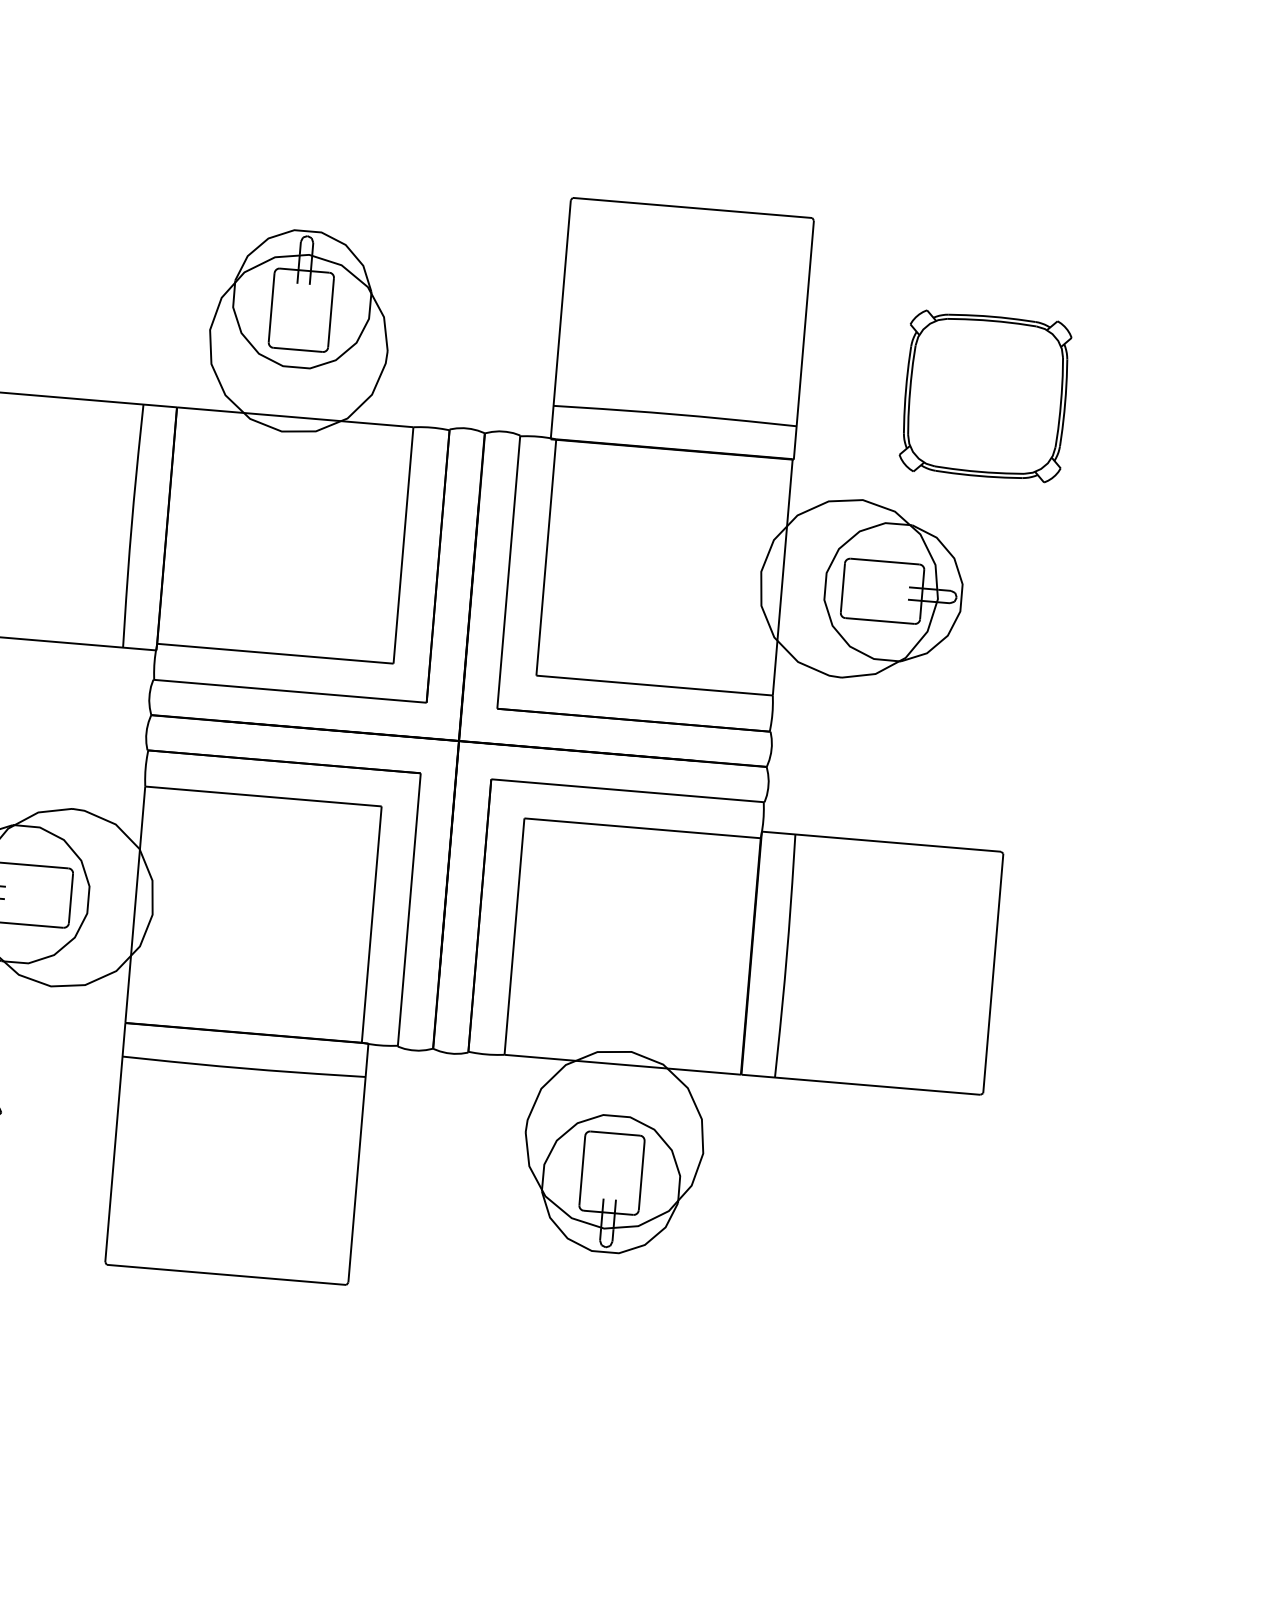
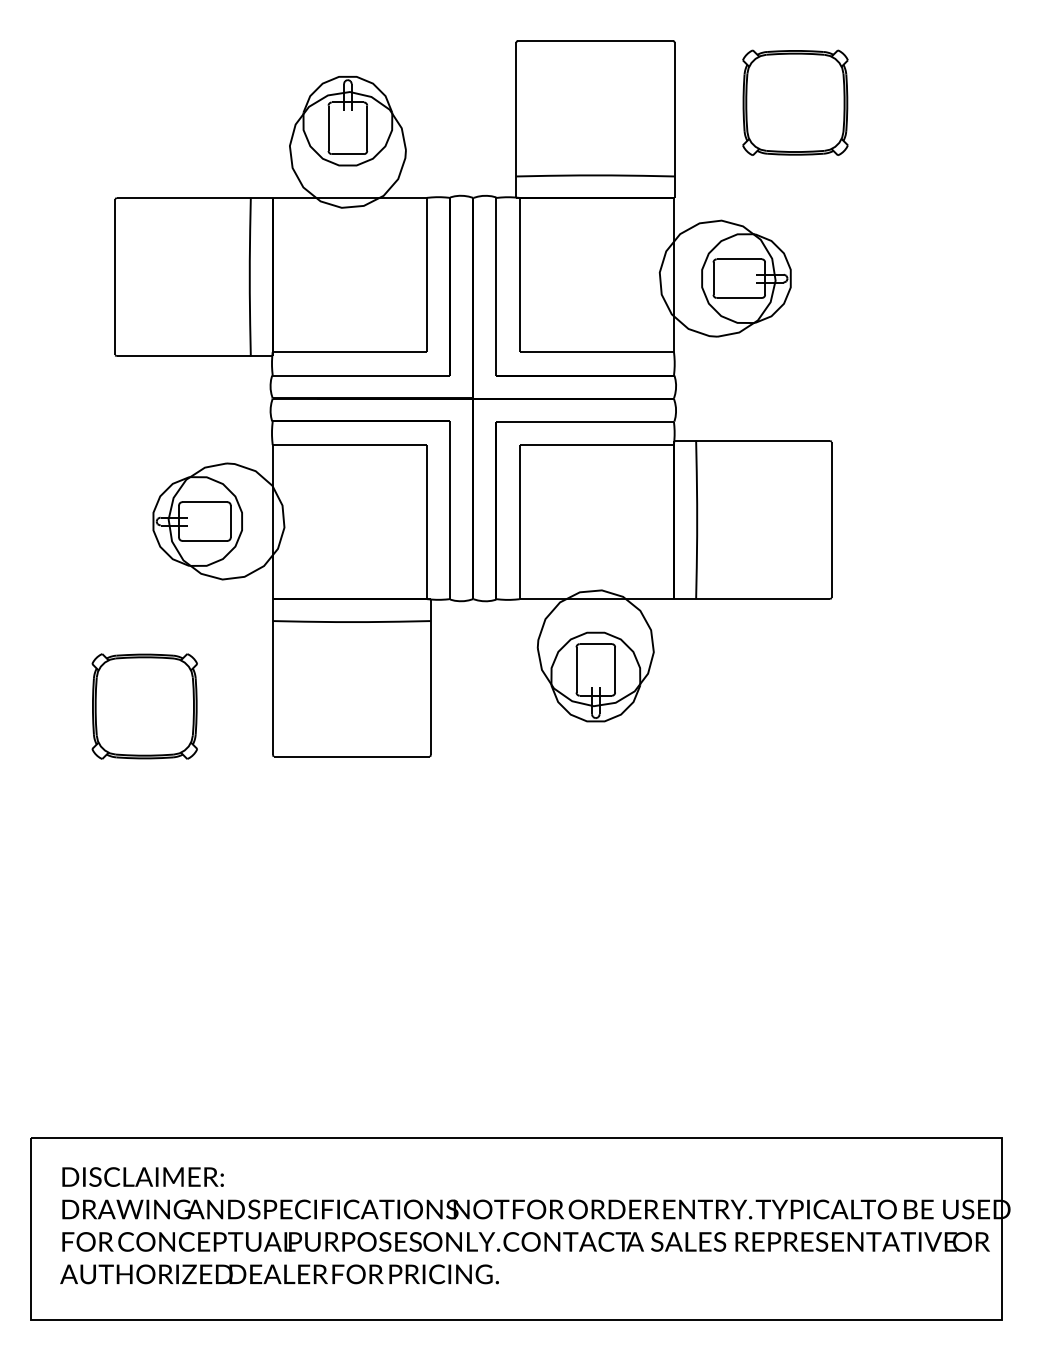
part: (985, 395) -> (795, 102), moved

